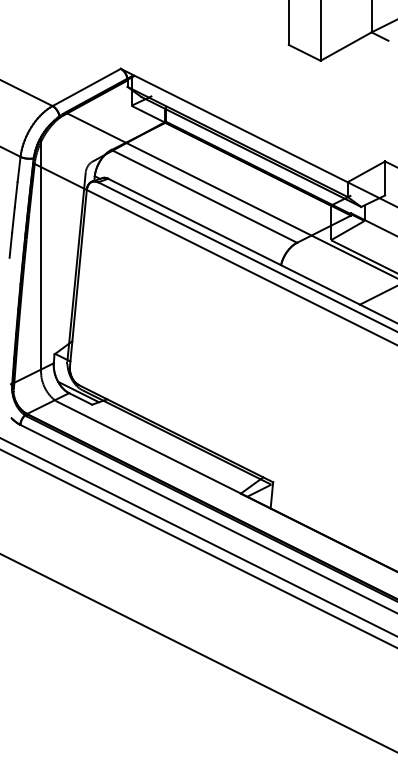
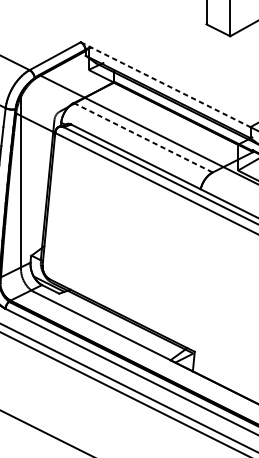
line: (234, 125) -> (165, 84), solid -> dashed
line: (204, 196) -> (143, 137), solid -> dashed

